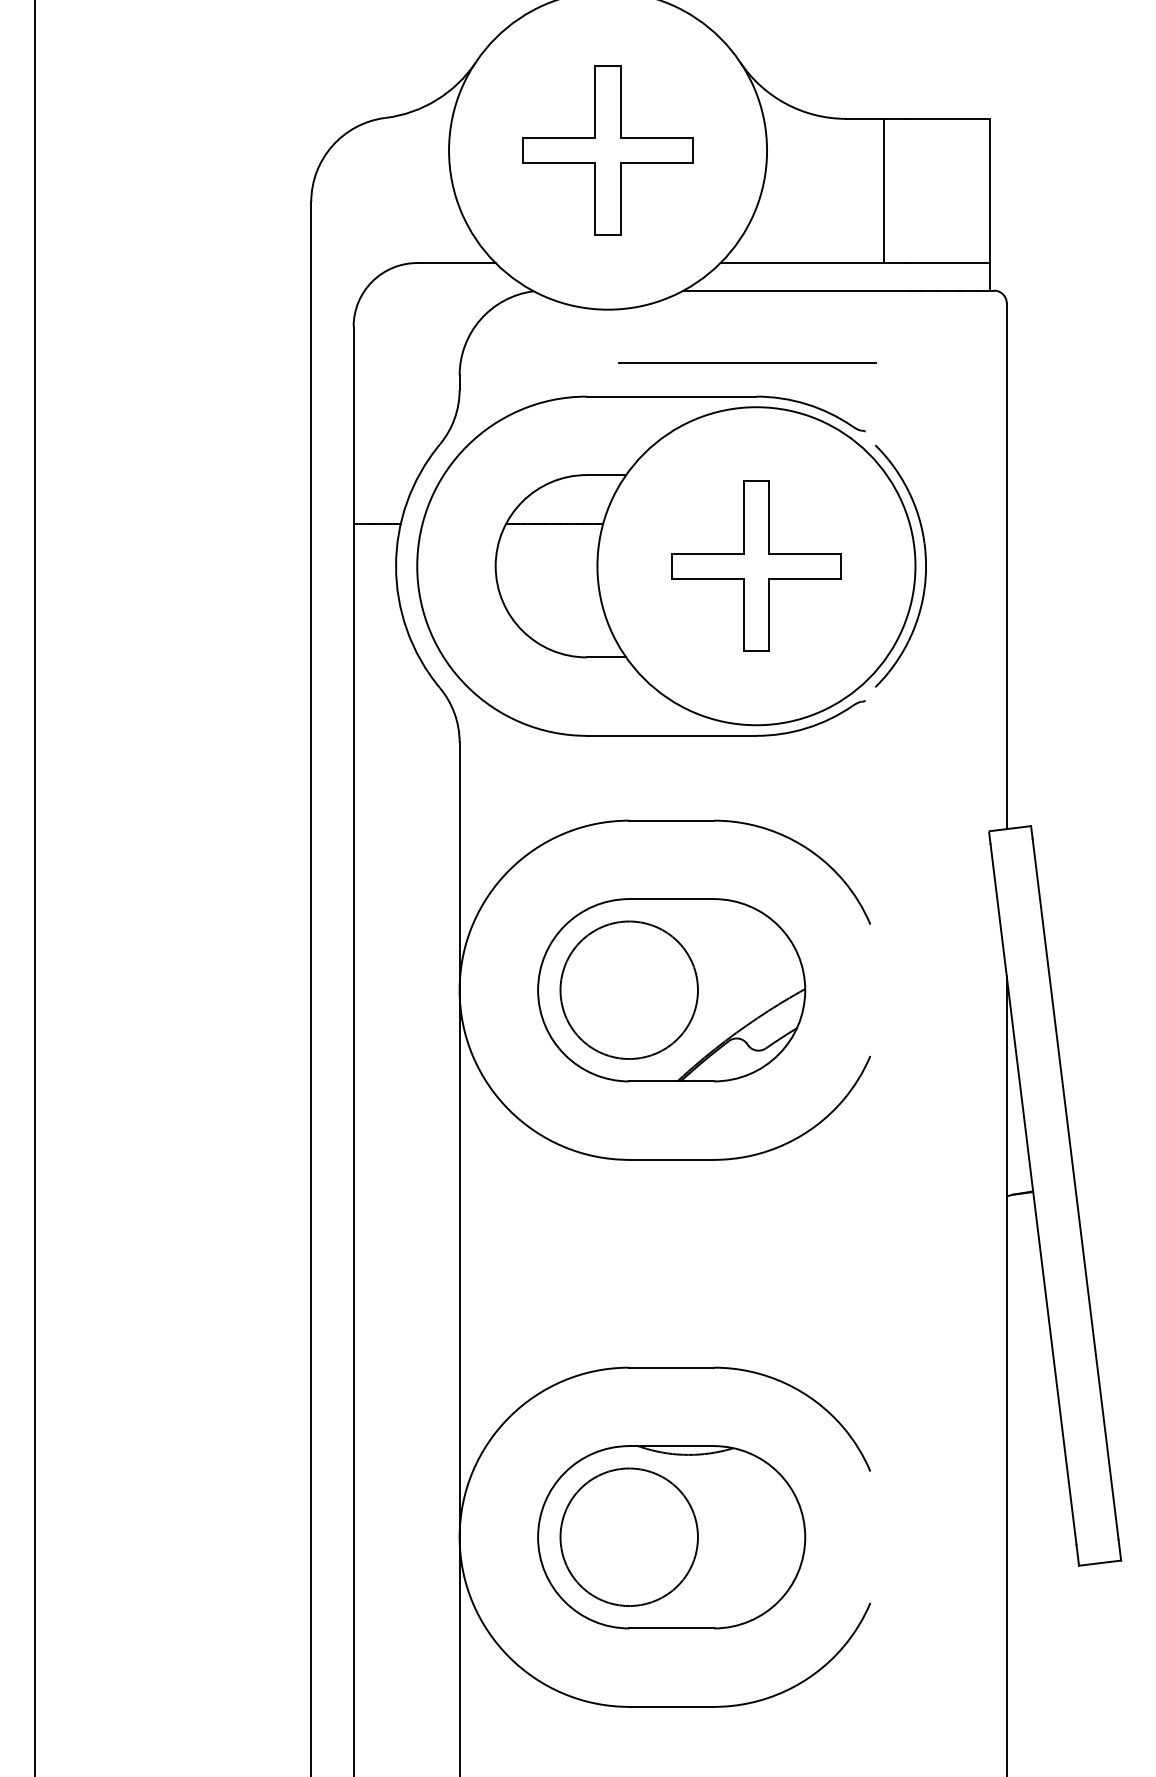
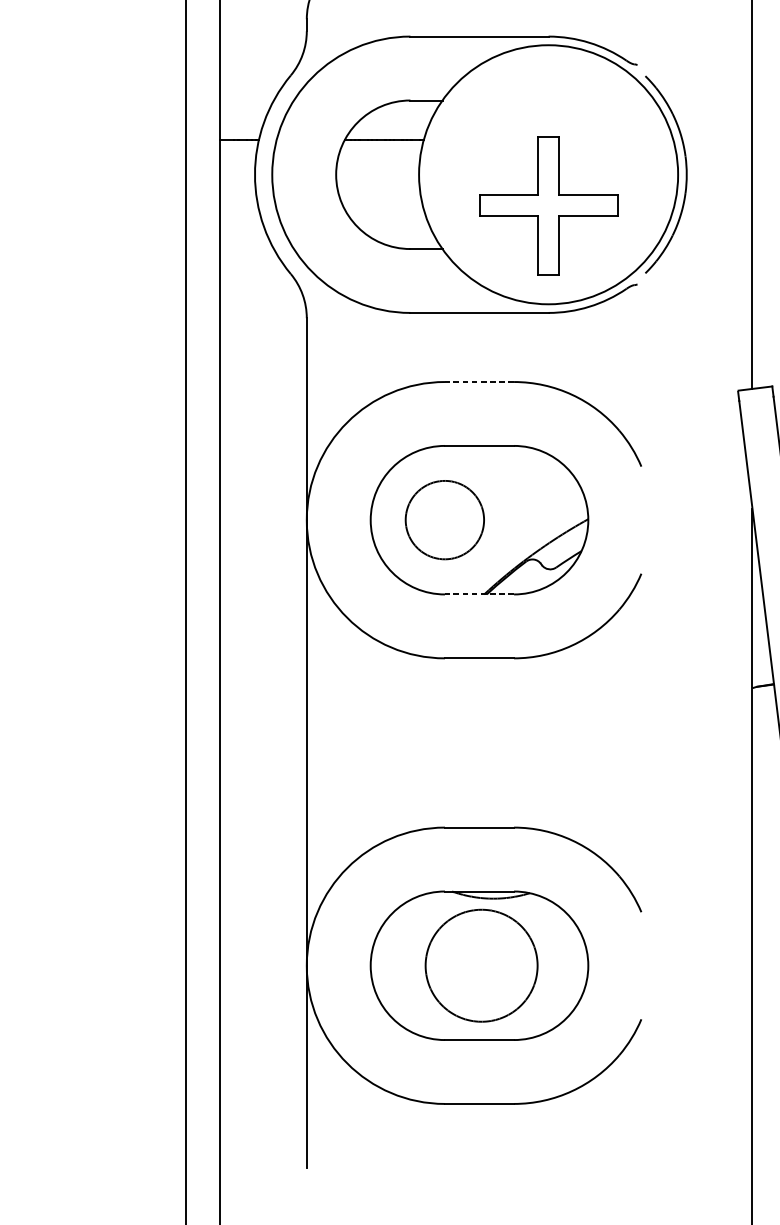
line: (747, 362) -> (541, 8), removed
part: (756, 565) -> (548, 205), moved
line: (671, 820) -> (479, 381), solid -> dashed
part: (628, 989) -> (444, 519), size x0.7
line: (671, 1081) -> (479, 594), solid -> dashed
part: (628, 1536) -> (481, 965), moved

